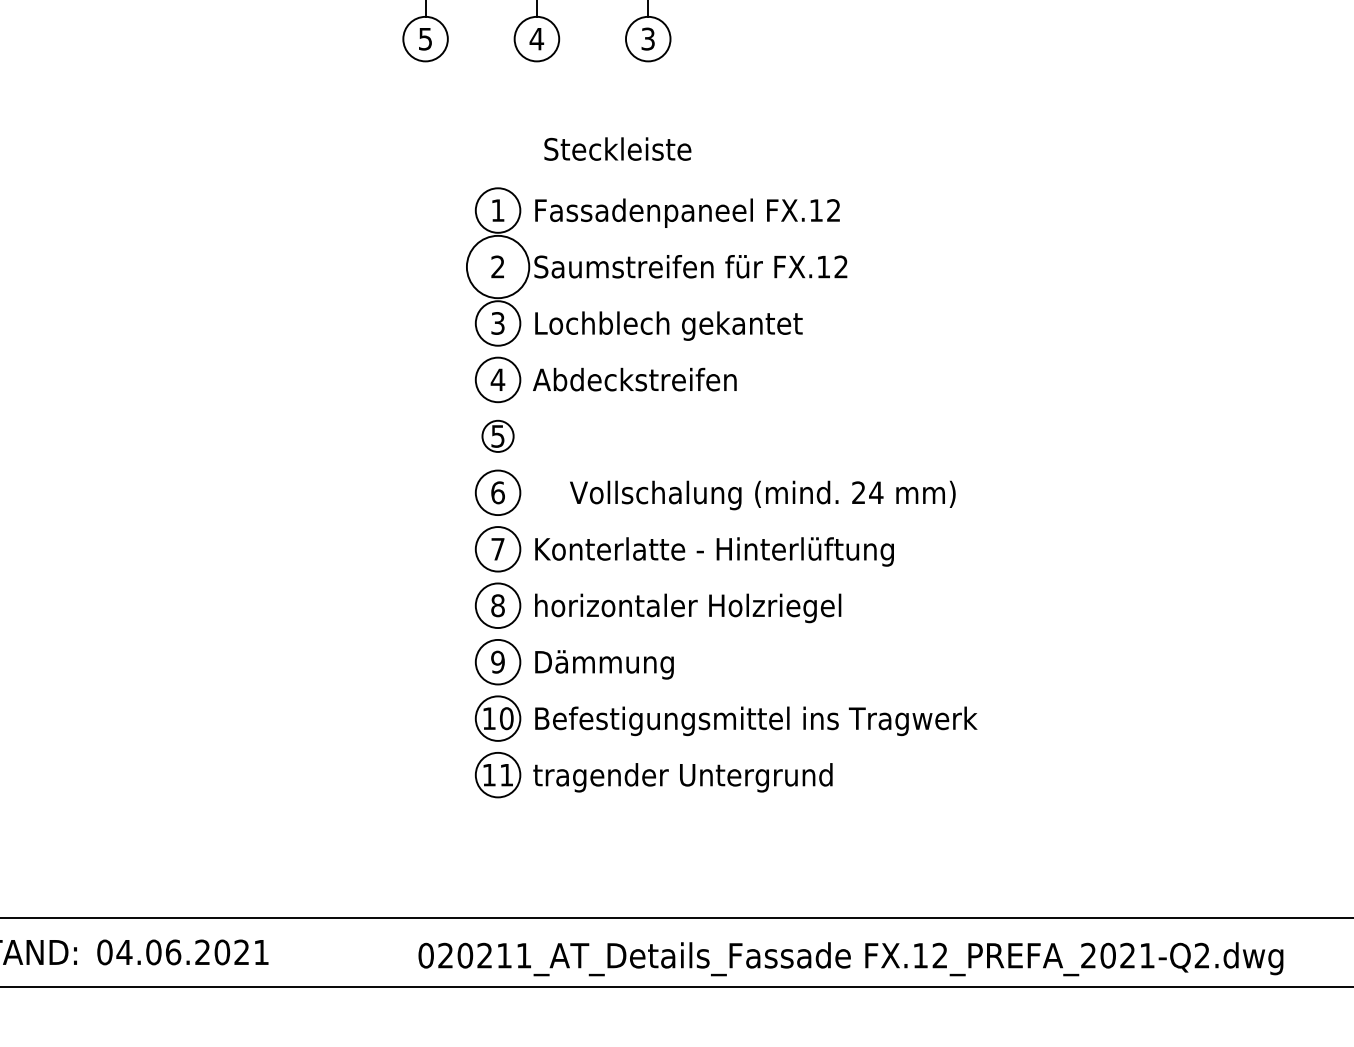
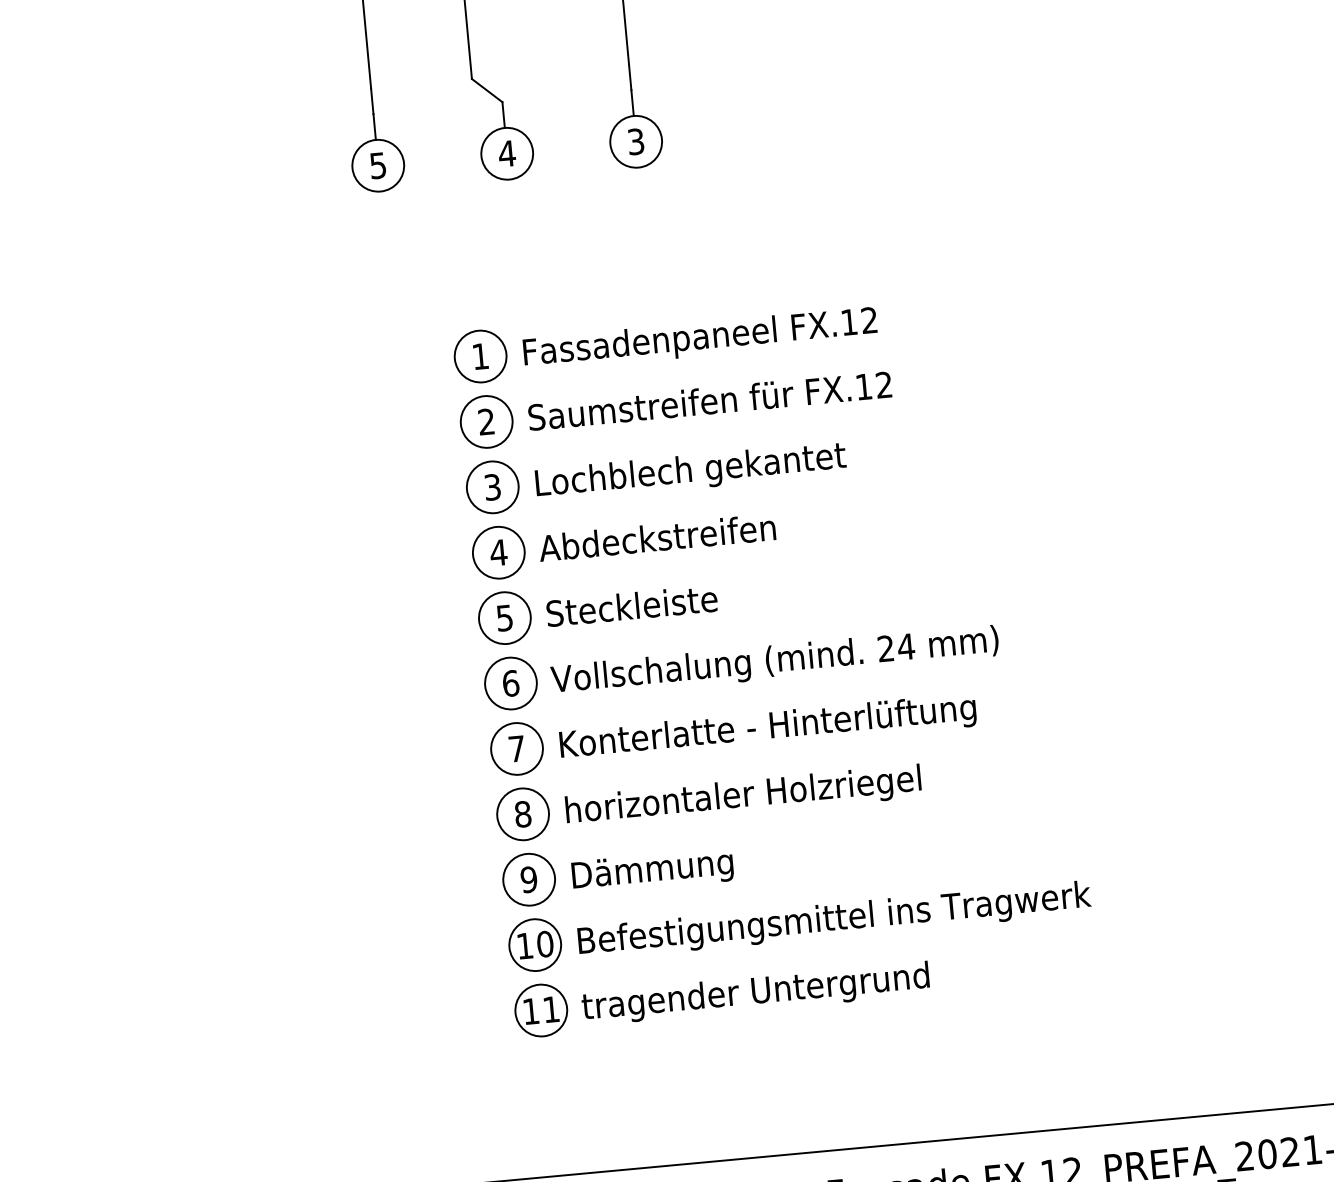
text: (617, 148) -> (631, 605), moved
circle: (497, 266) -> (485, 421), size x0.71
circle: (497, 436) -> (504, 618), size x1.43
text: (762, 495) -> (774, 662), moved

